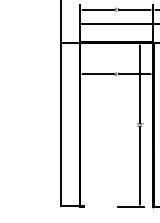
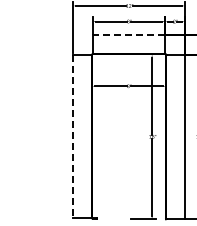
line: (116, 23) -> (128, 35), solid -> dashed
line: (61, 124) -> (73, 136), solid -> dashed

